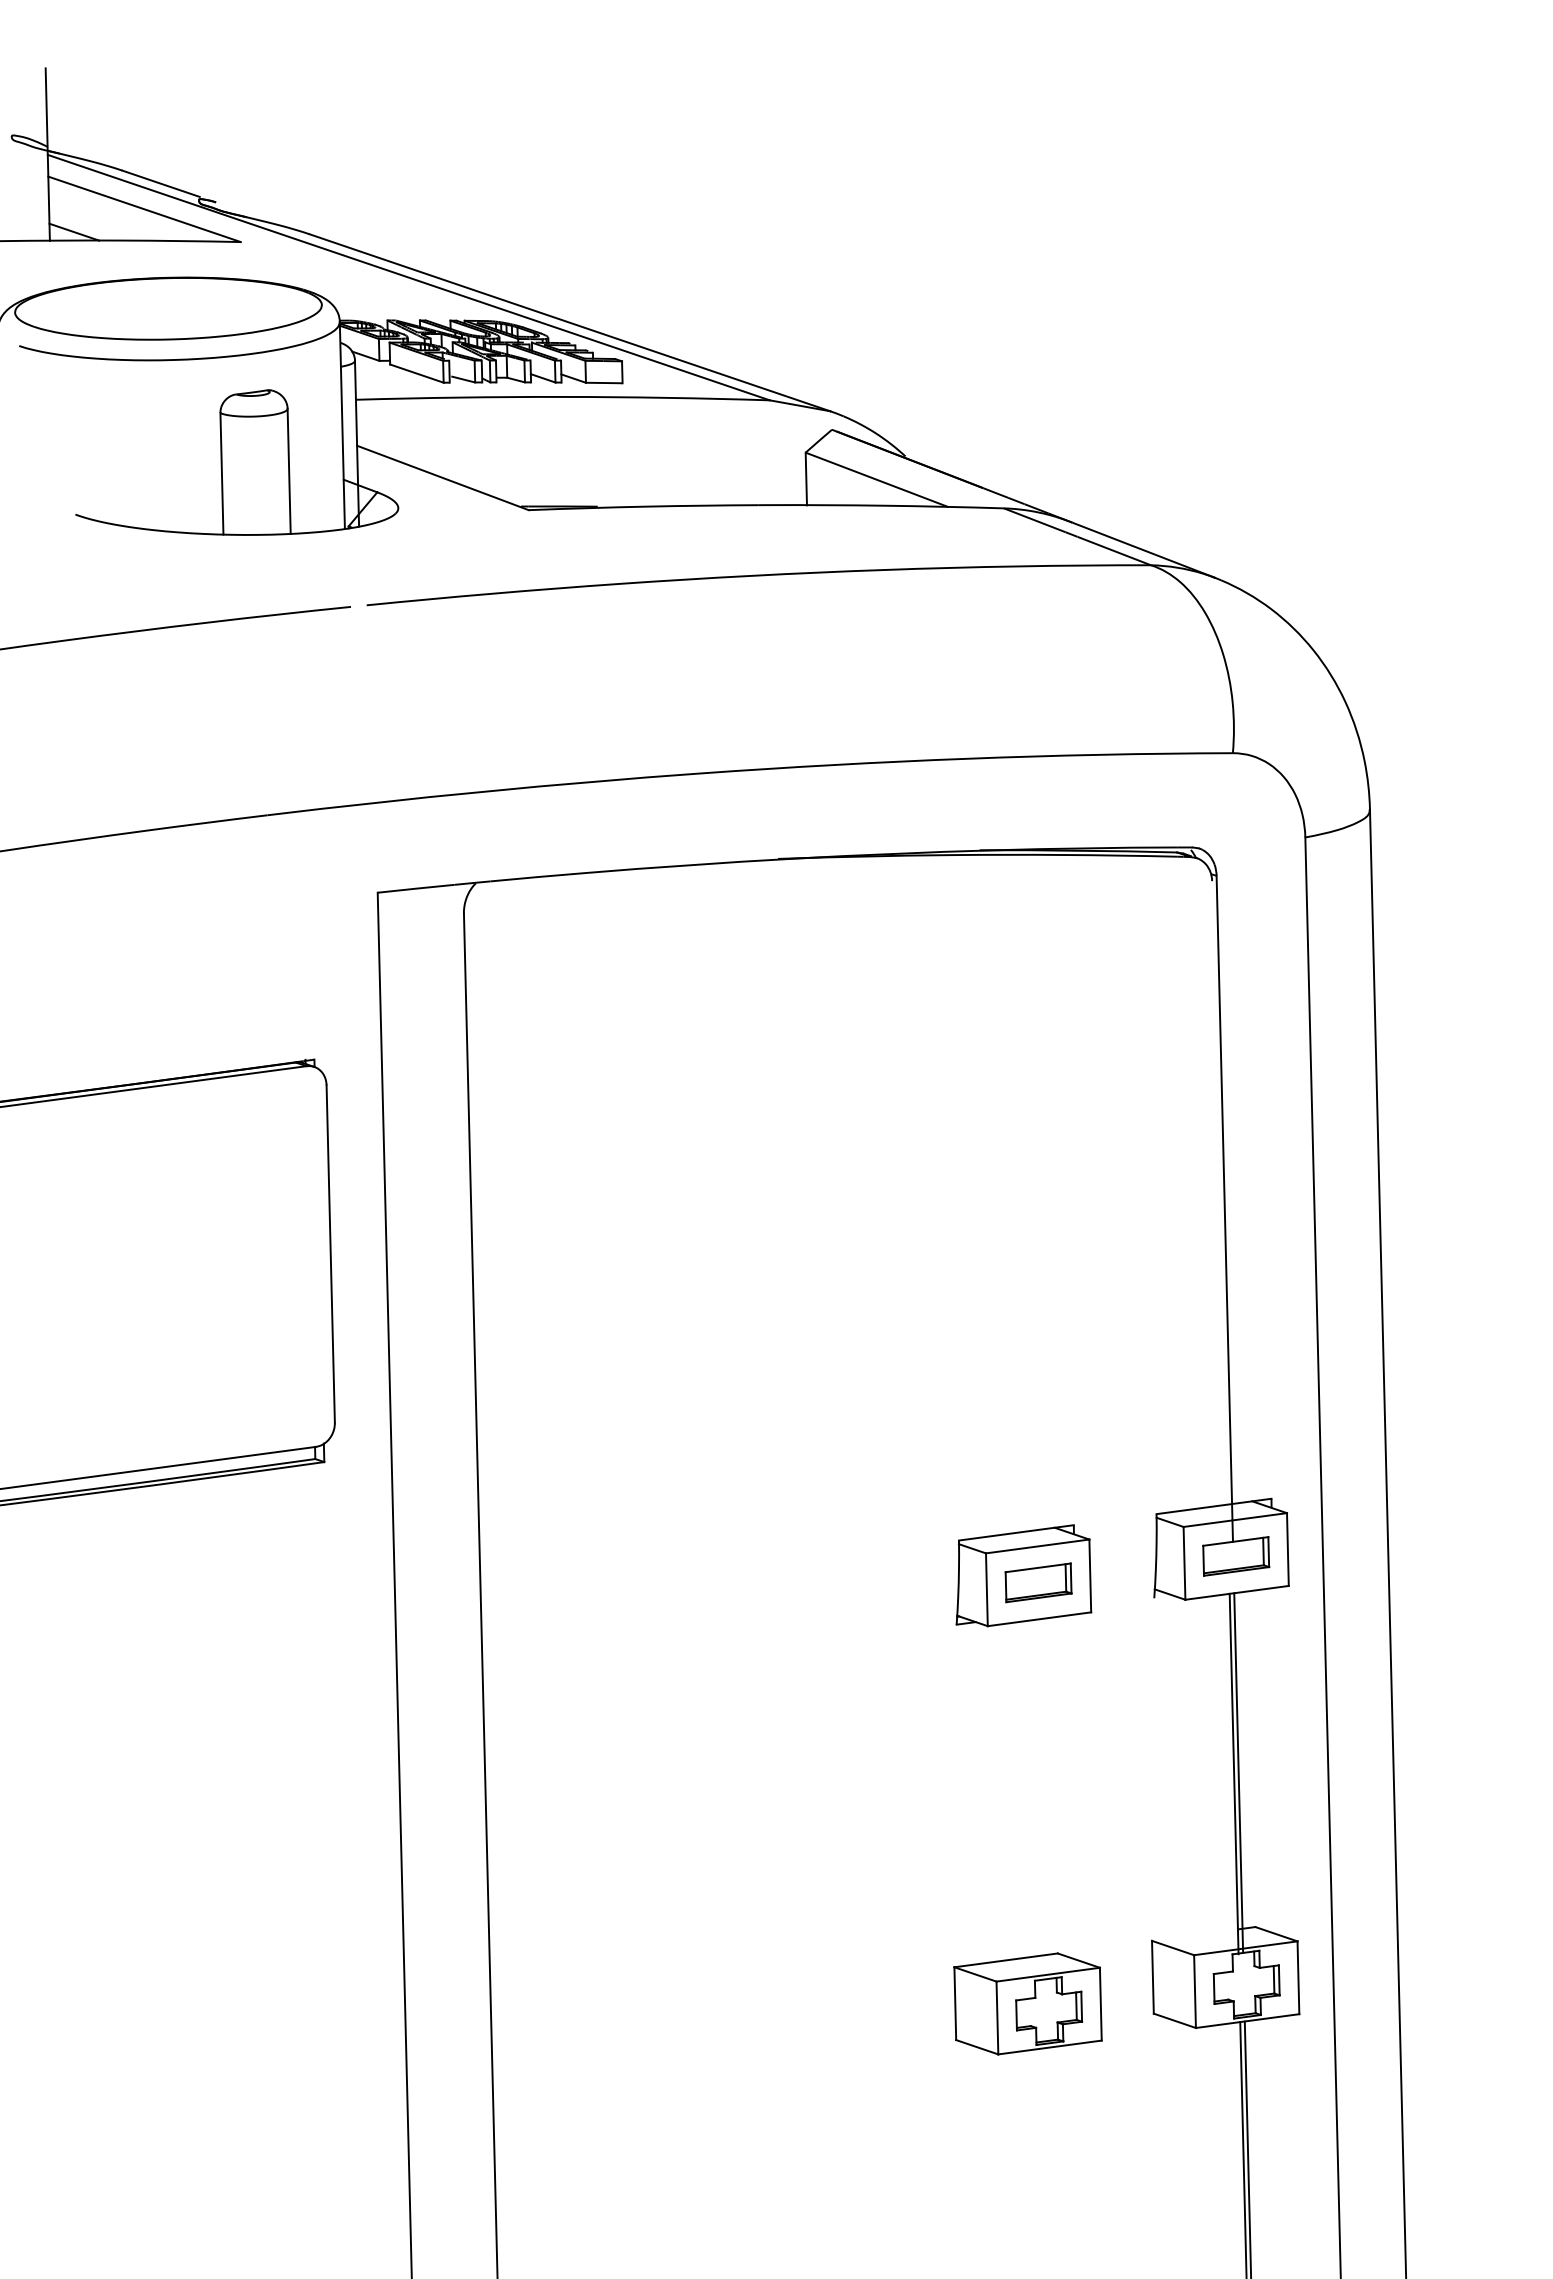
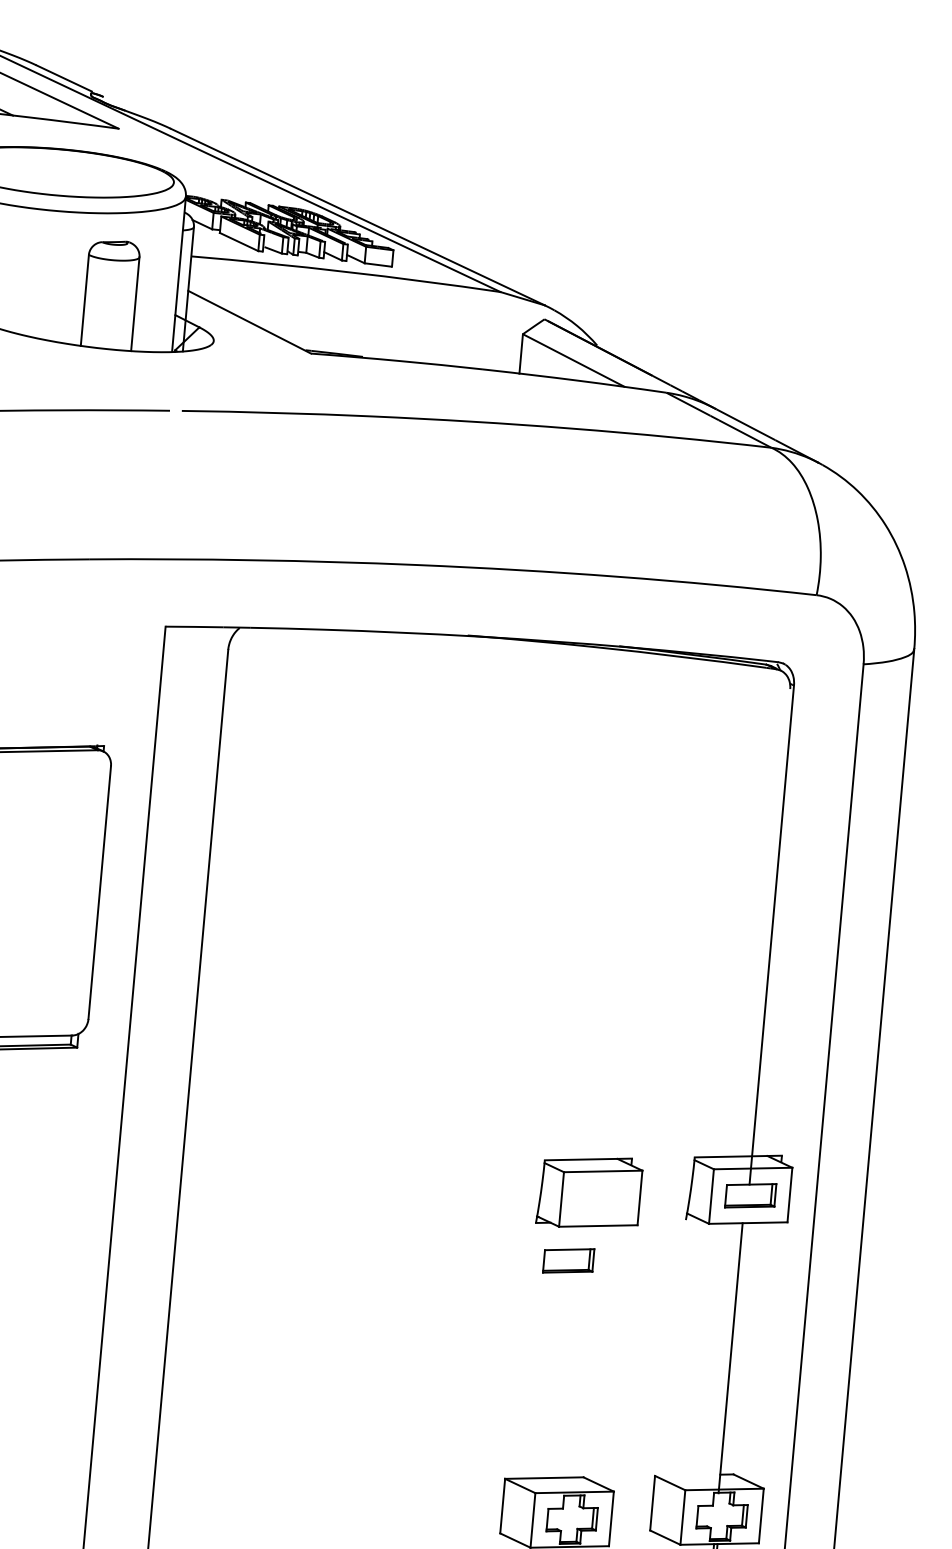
part: (1038, 1582) -> (568, 1260), moved
line: (1238, 1772) -> (734, 1357), removed

